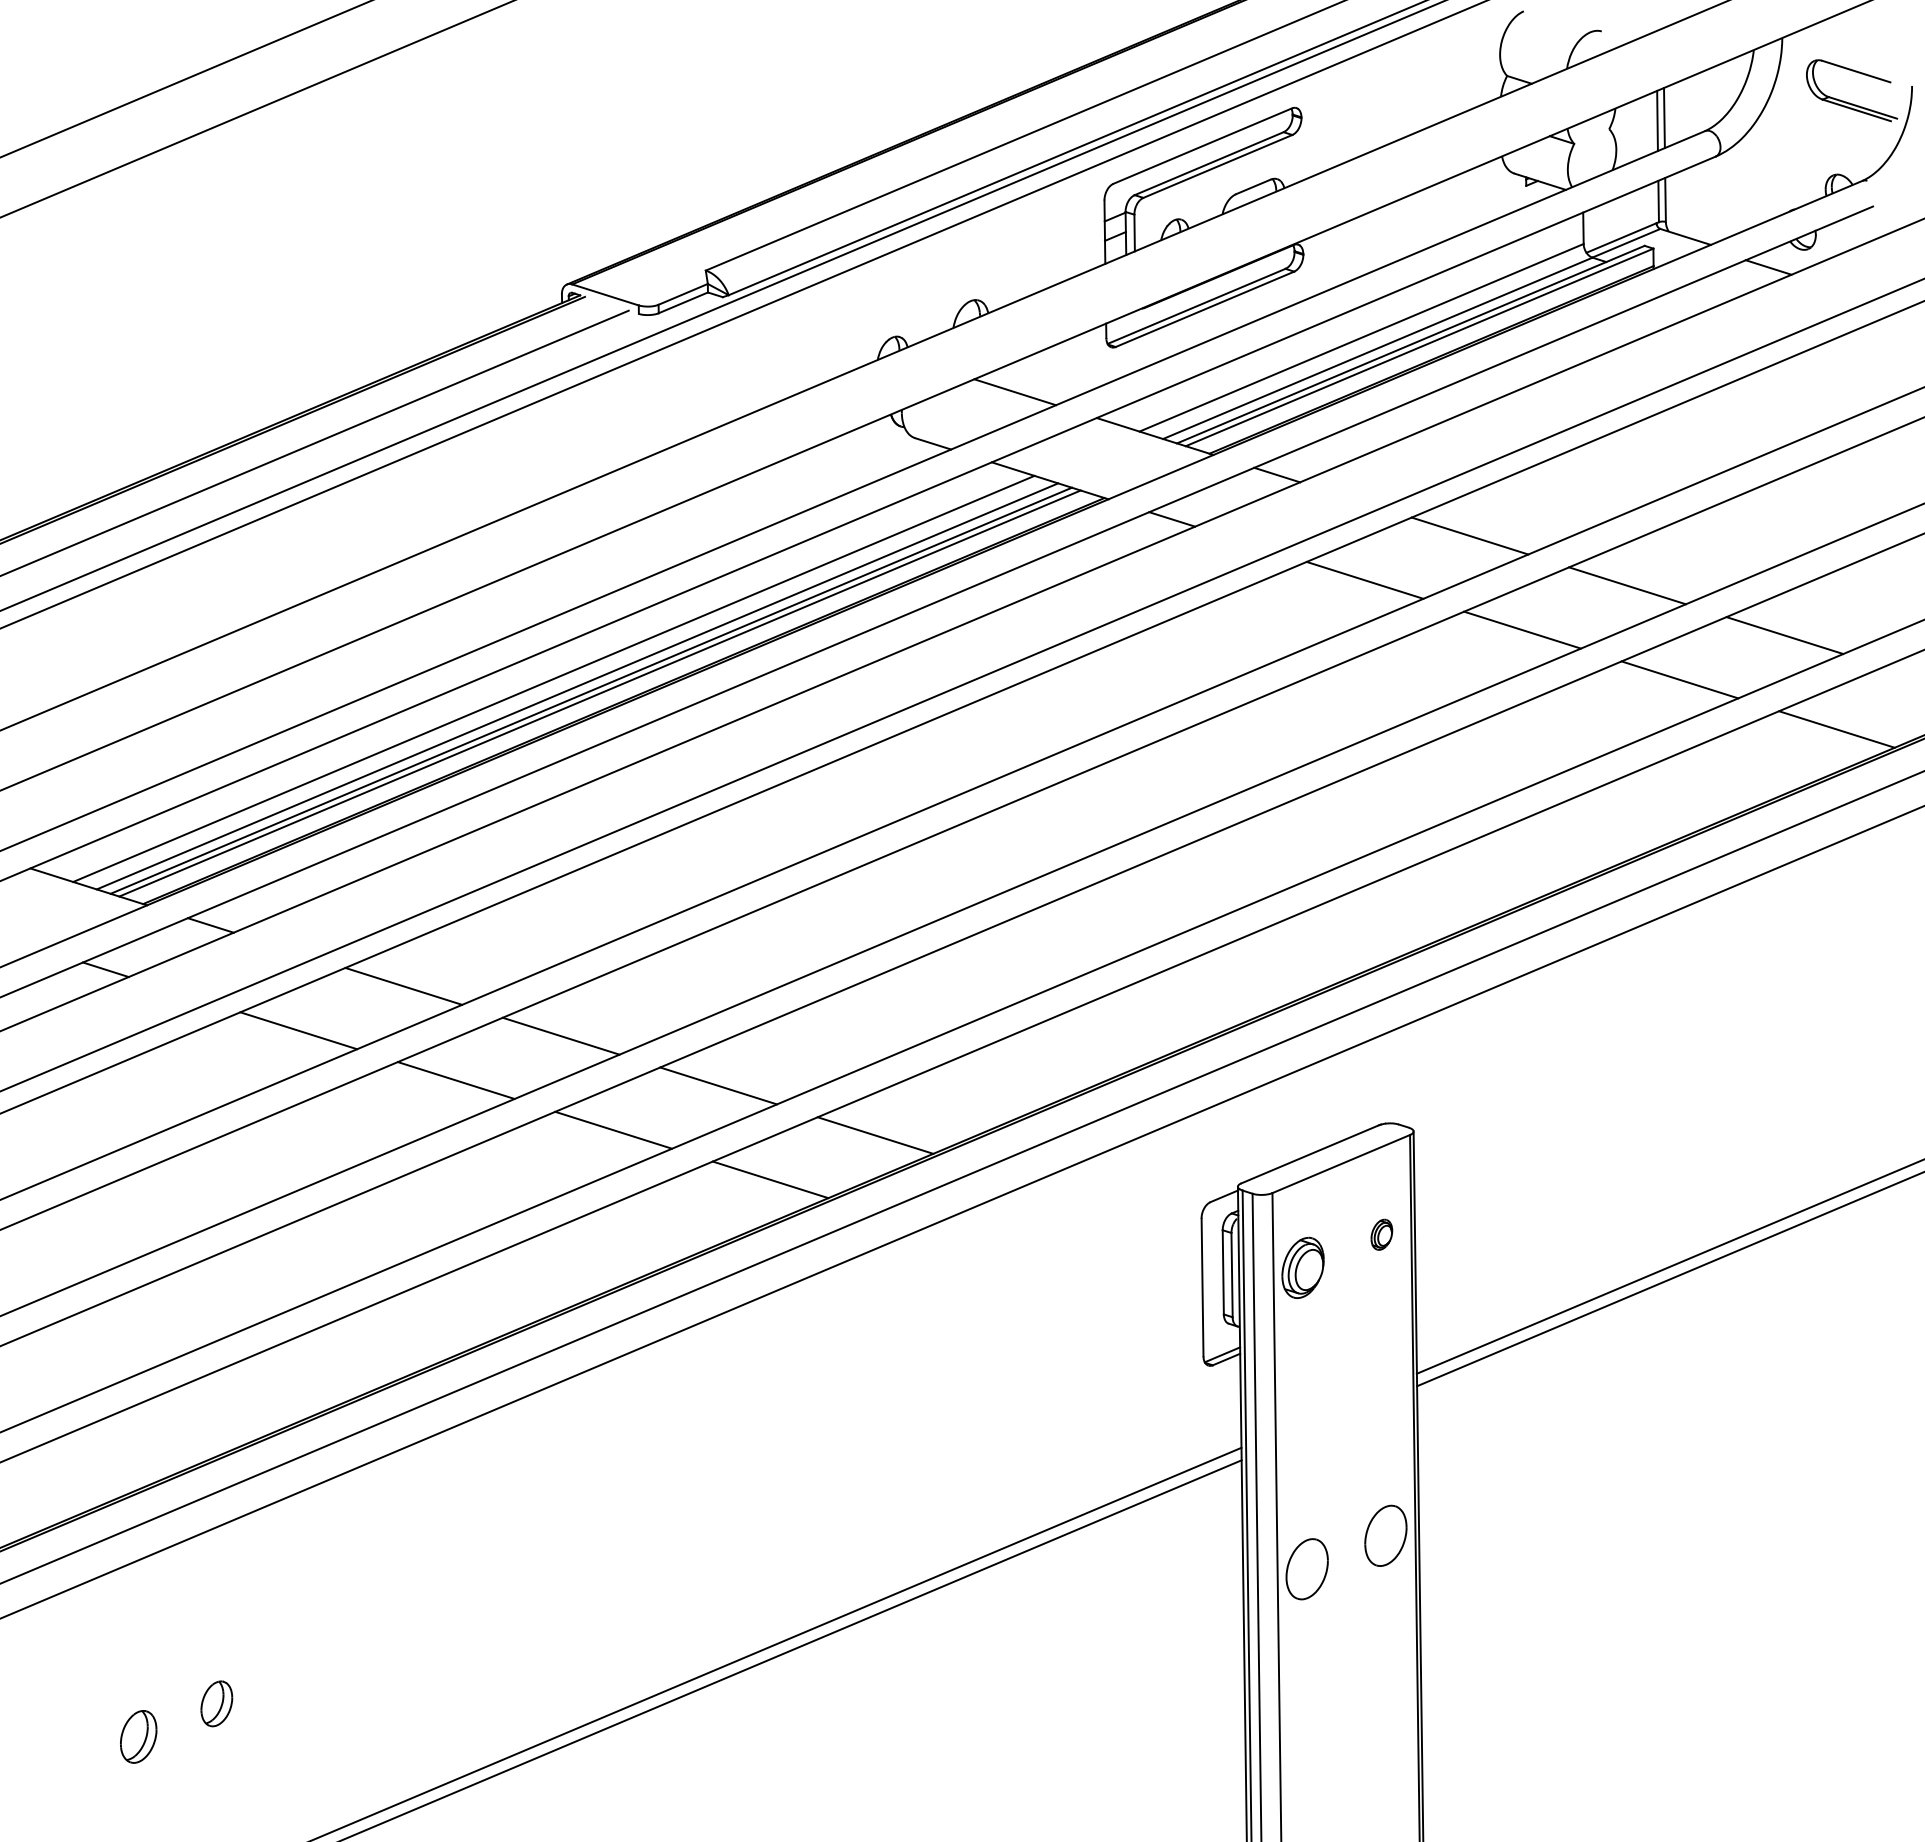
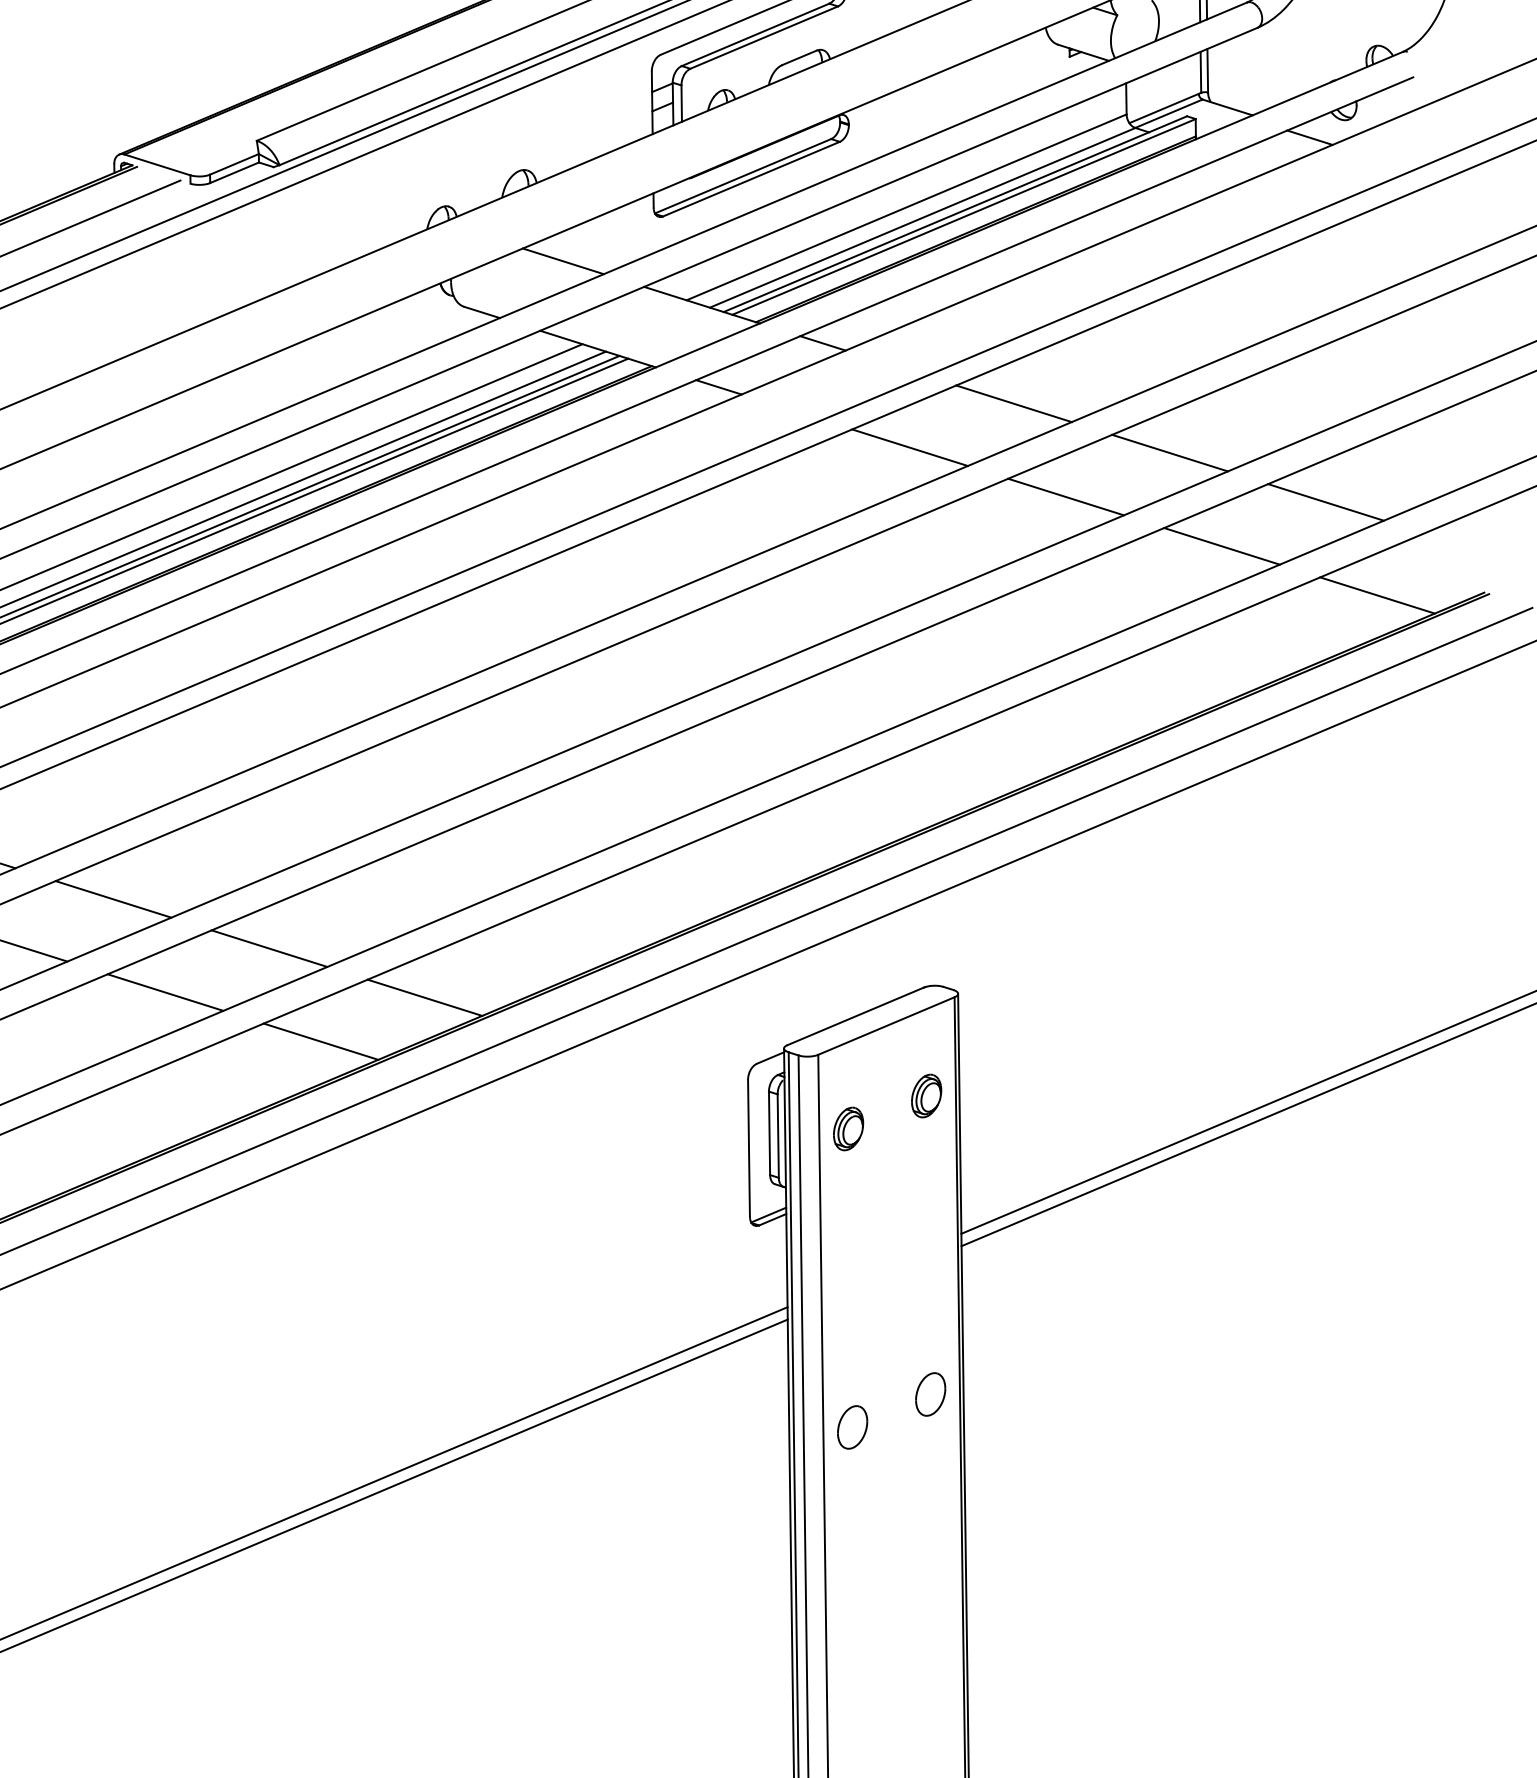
part: (1381, 1234) -> (926, 1095), size x1.43
part: (1302, 1267) -> (848, 1128), size x0.71
part: (1385, 1535) -> (930, 1394), size x0.71
part: (1306, 1568) -> (851, 1426), size x0.71

